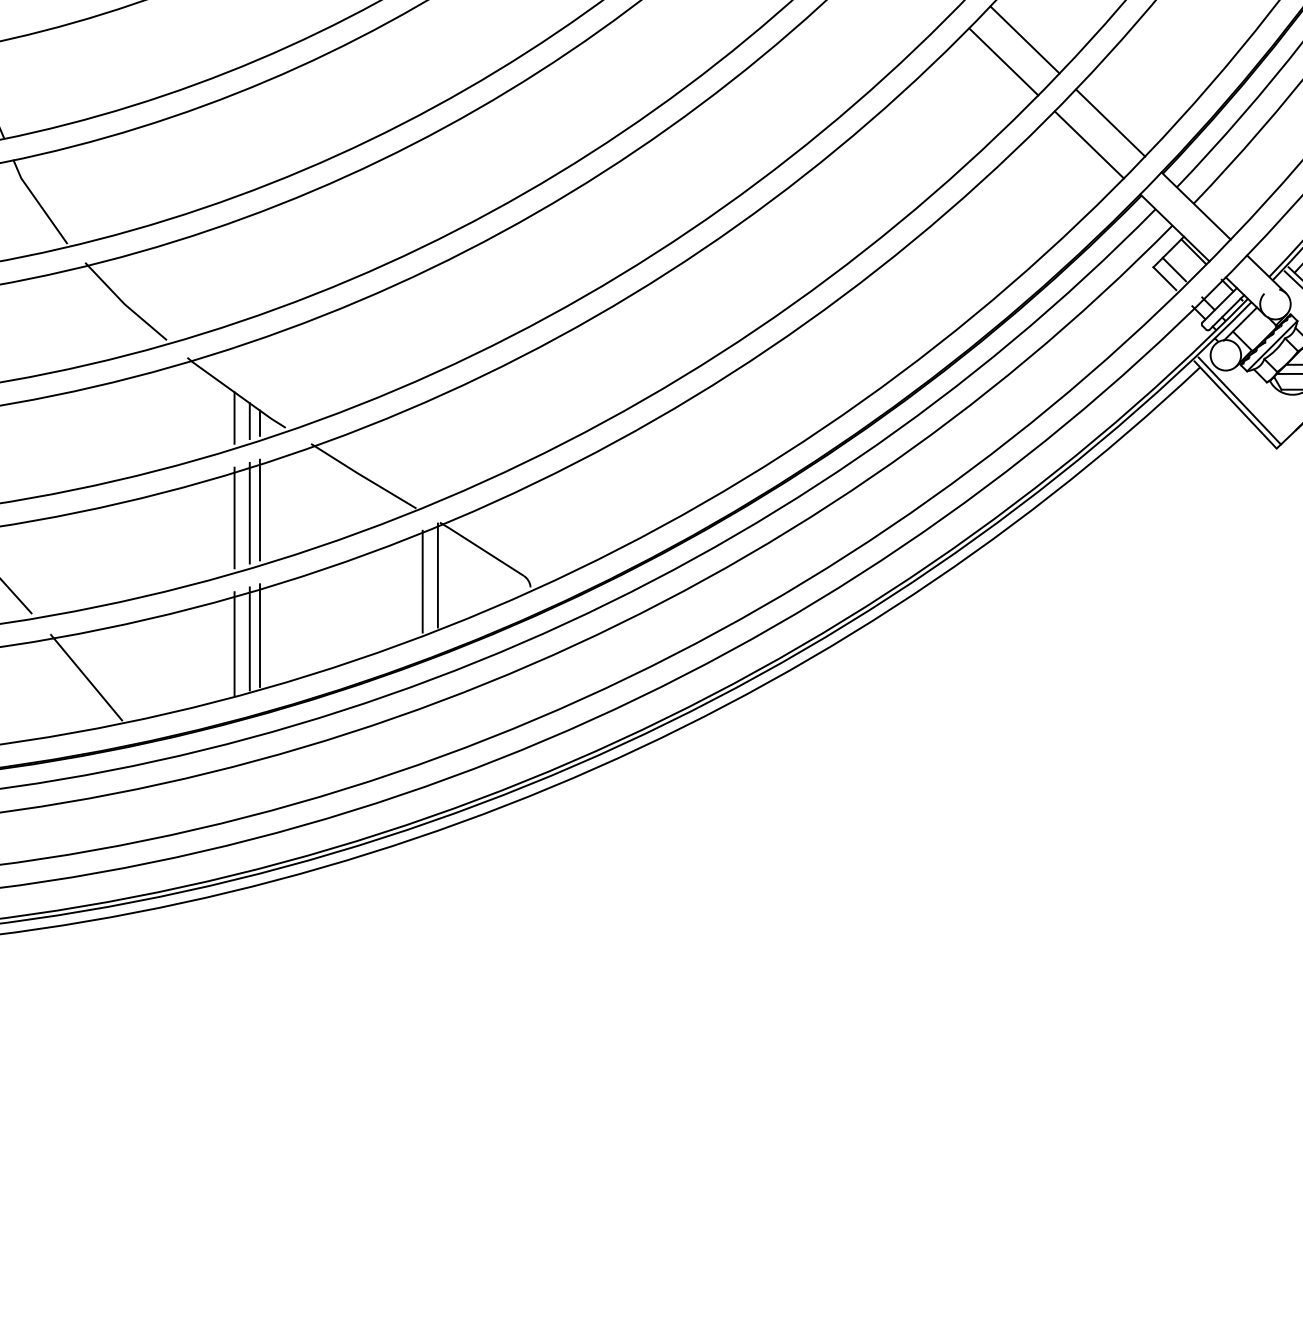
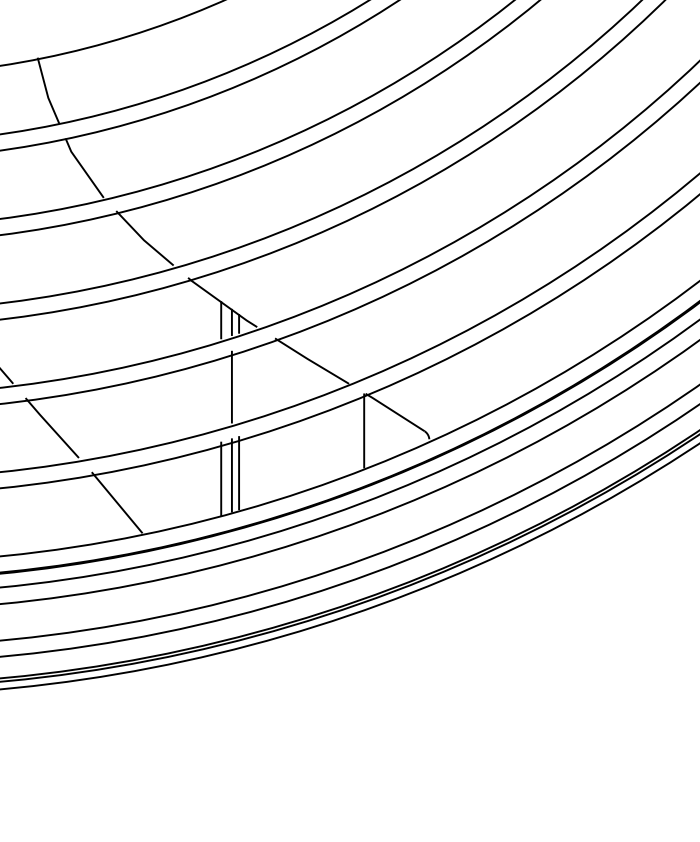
line: (259, 509) -> (238, 384), removed
line: (234, 517) -> (221, 390), removed
line: (422, 581) -> (353, 435), removed

